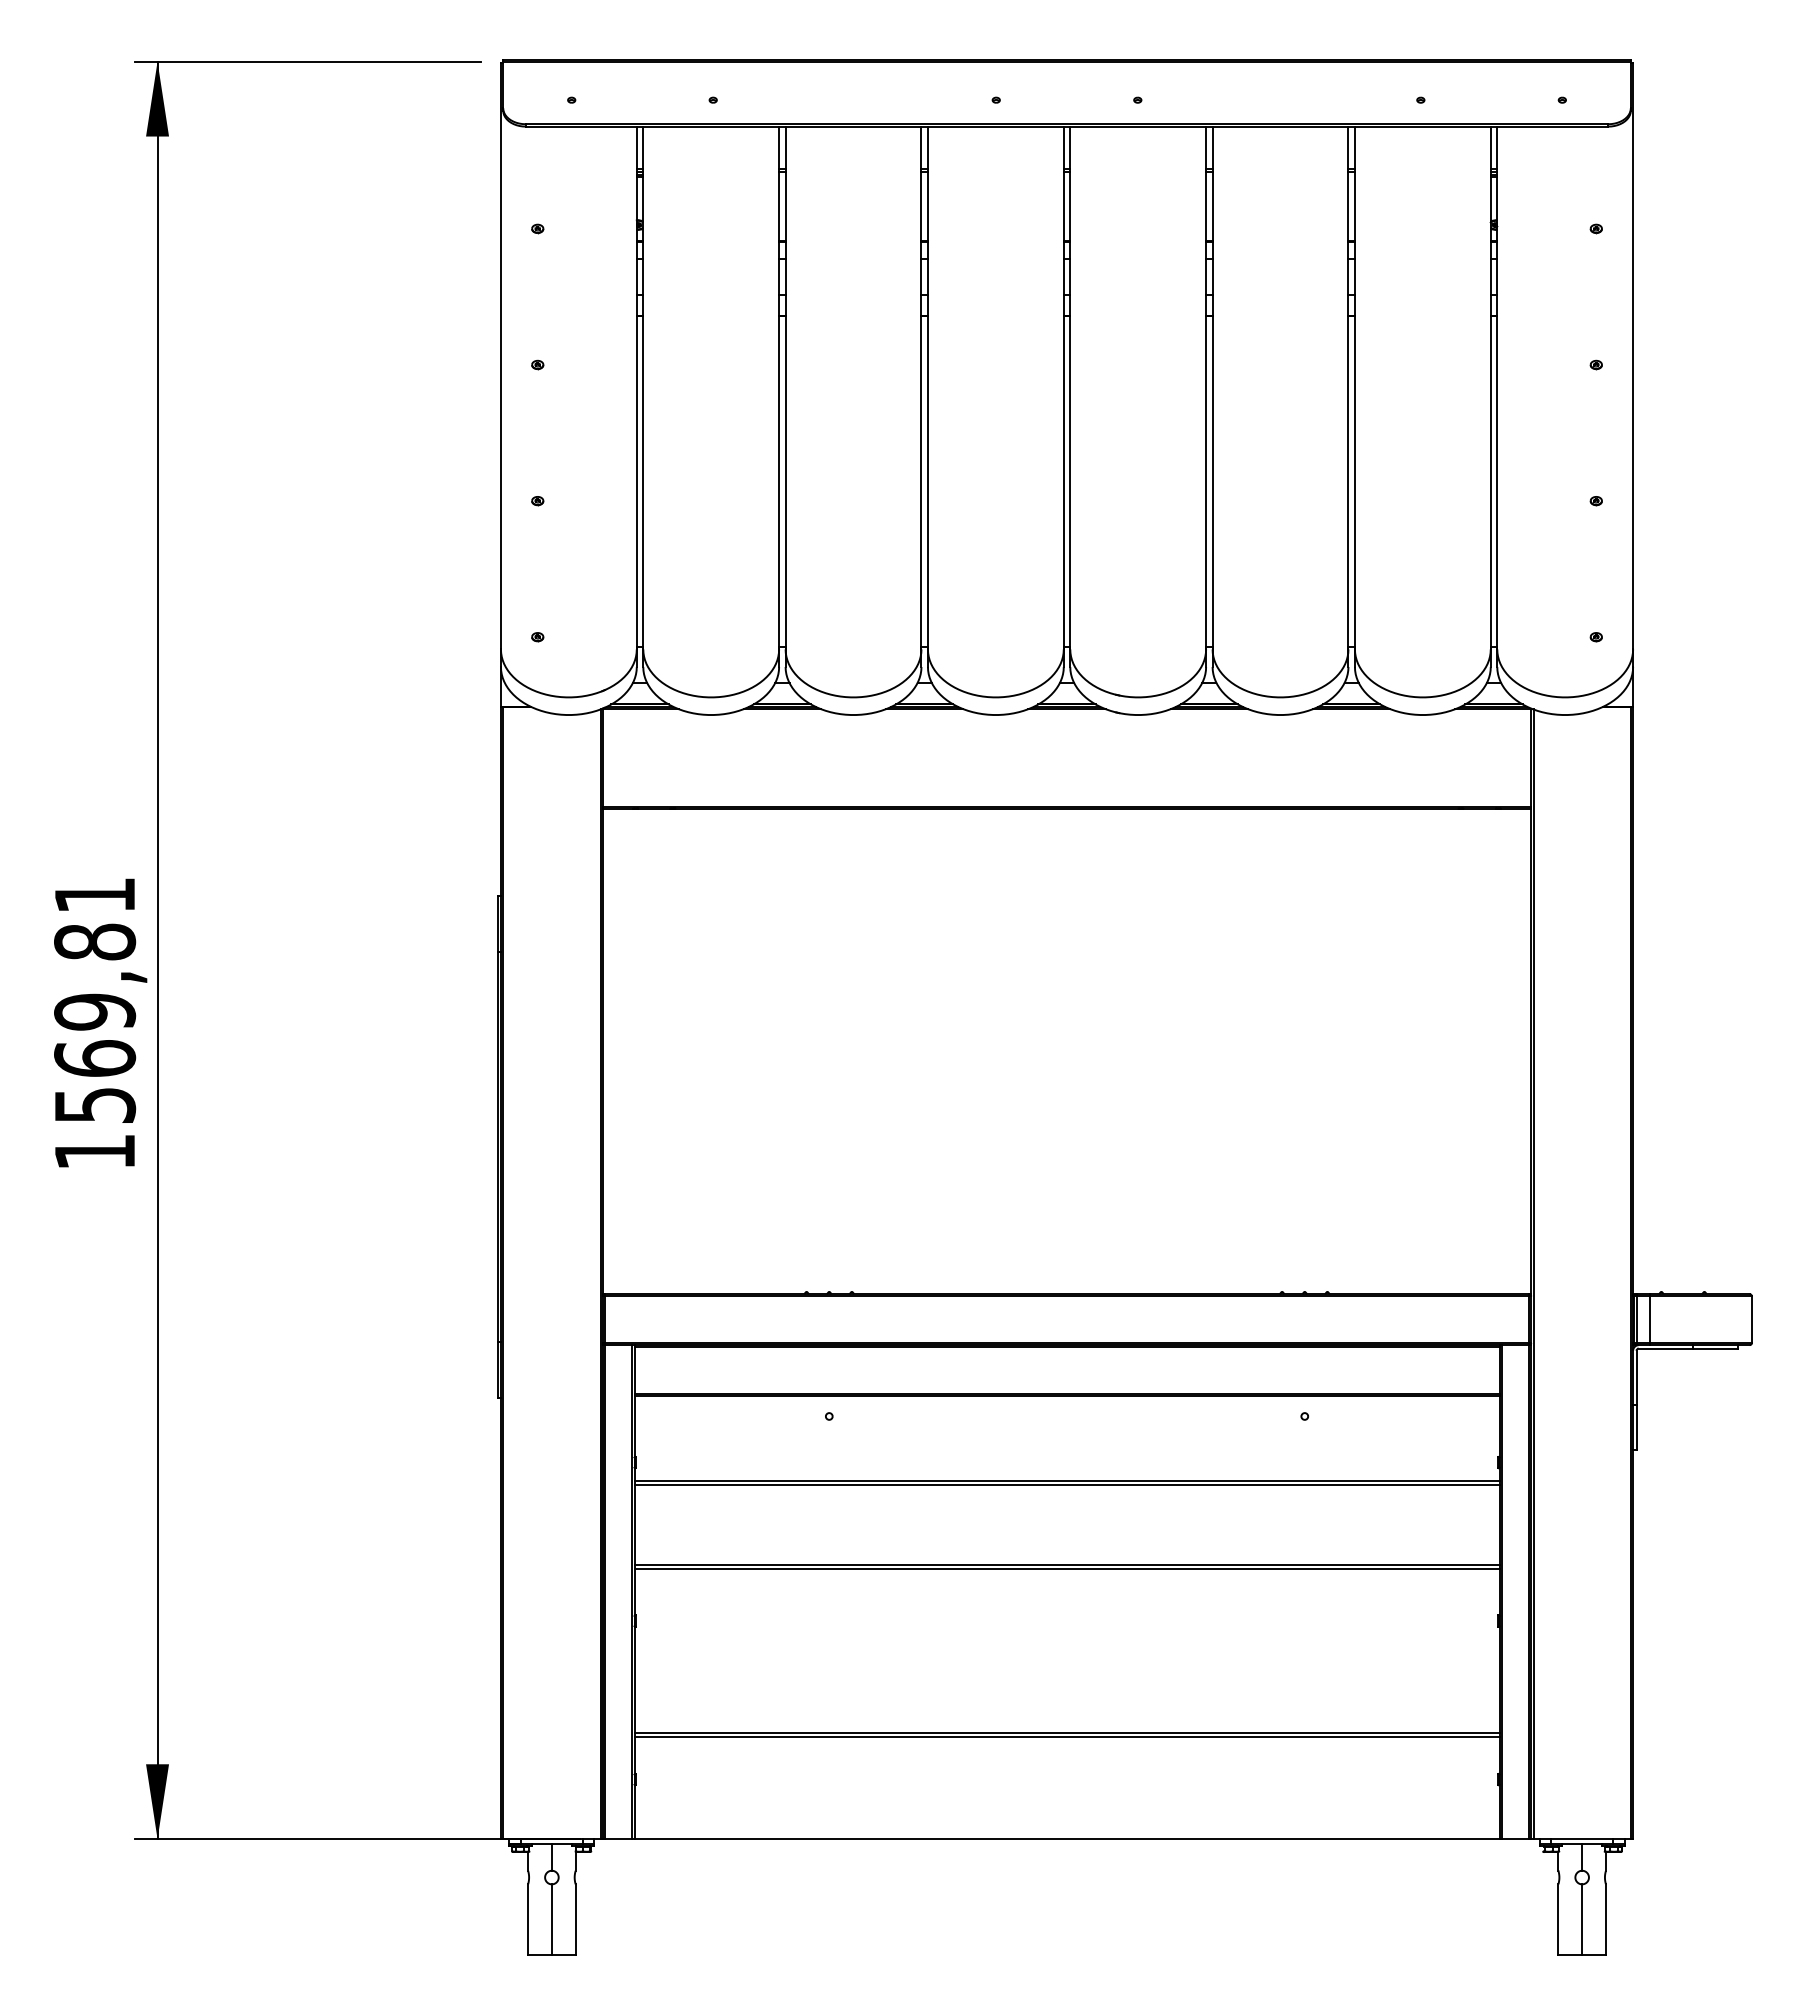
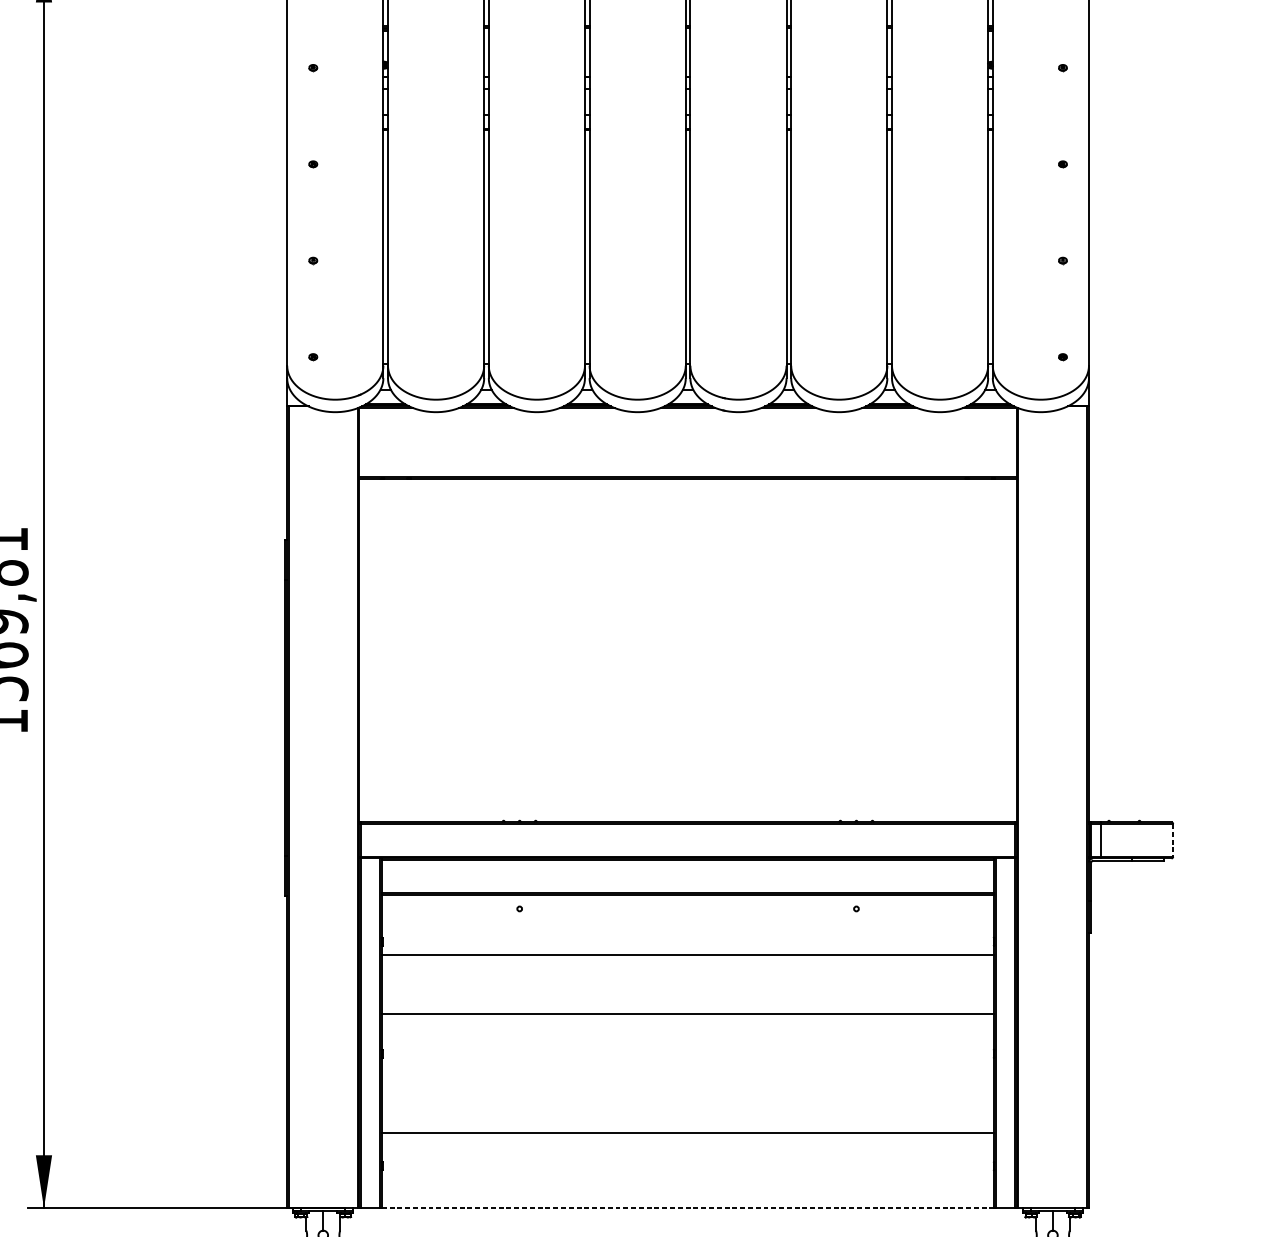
line: (1752, 1320) -> (1173, 840), solid -> dashed
line: (1066, 1485) -> (687, 957), removed
line: (1066, 1568) -> (687, 1016), removed
line: (1066, 1737) -> (687, 1136), removed
line: (1066, 1839) -> (687, 1208), solid -> dashed

